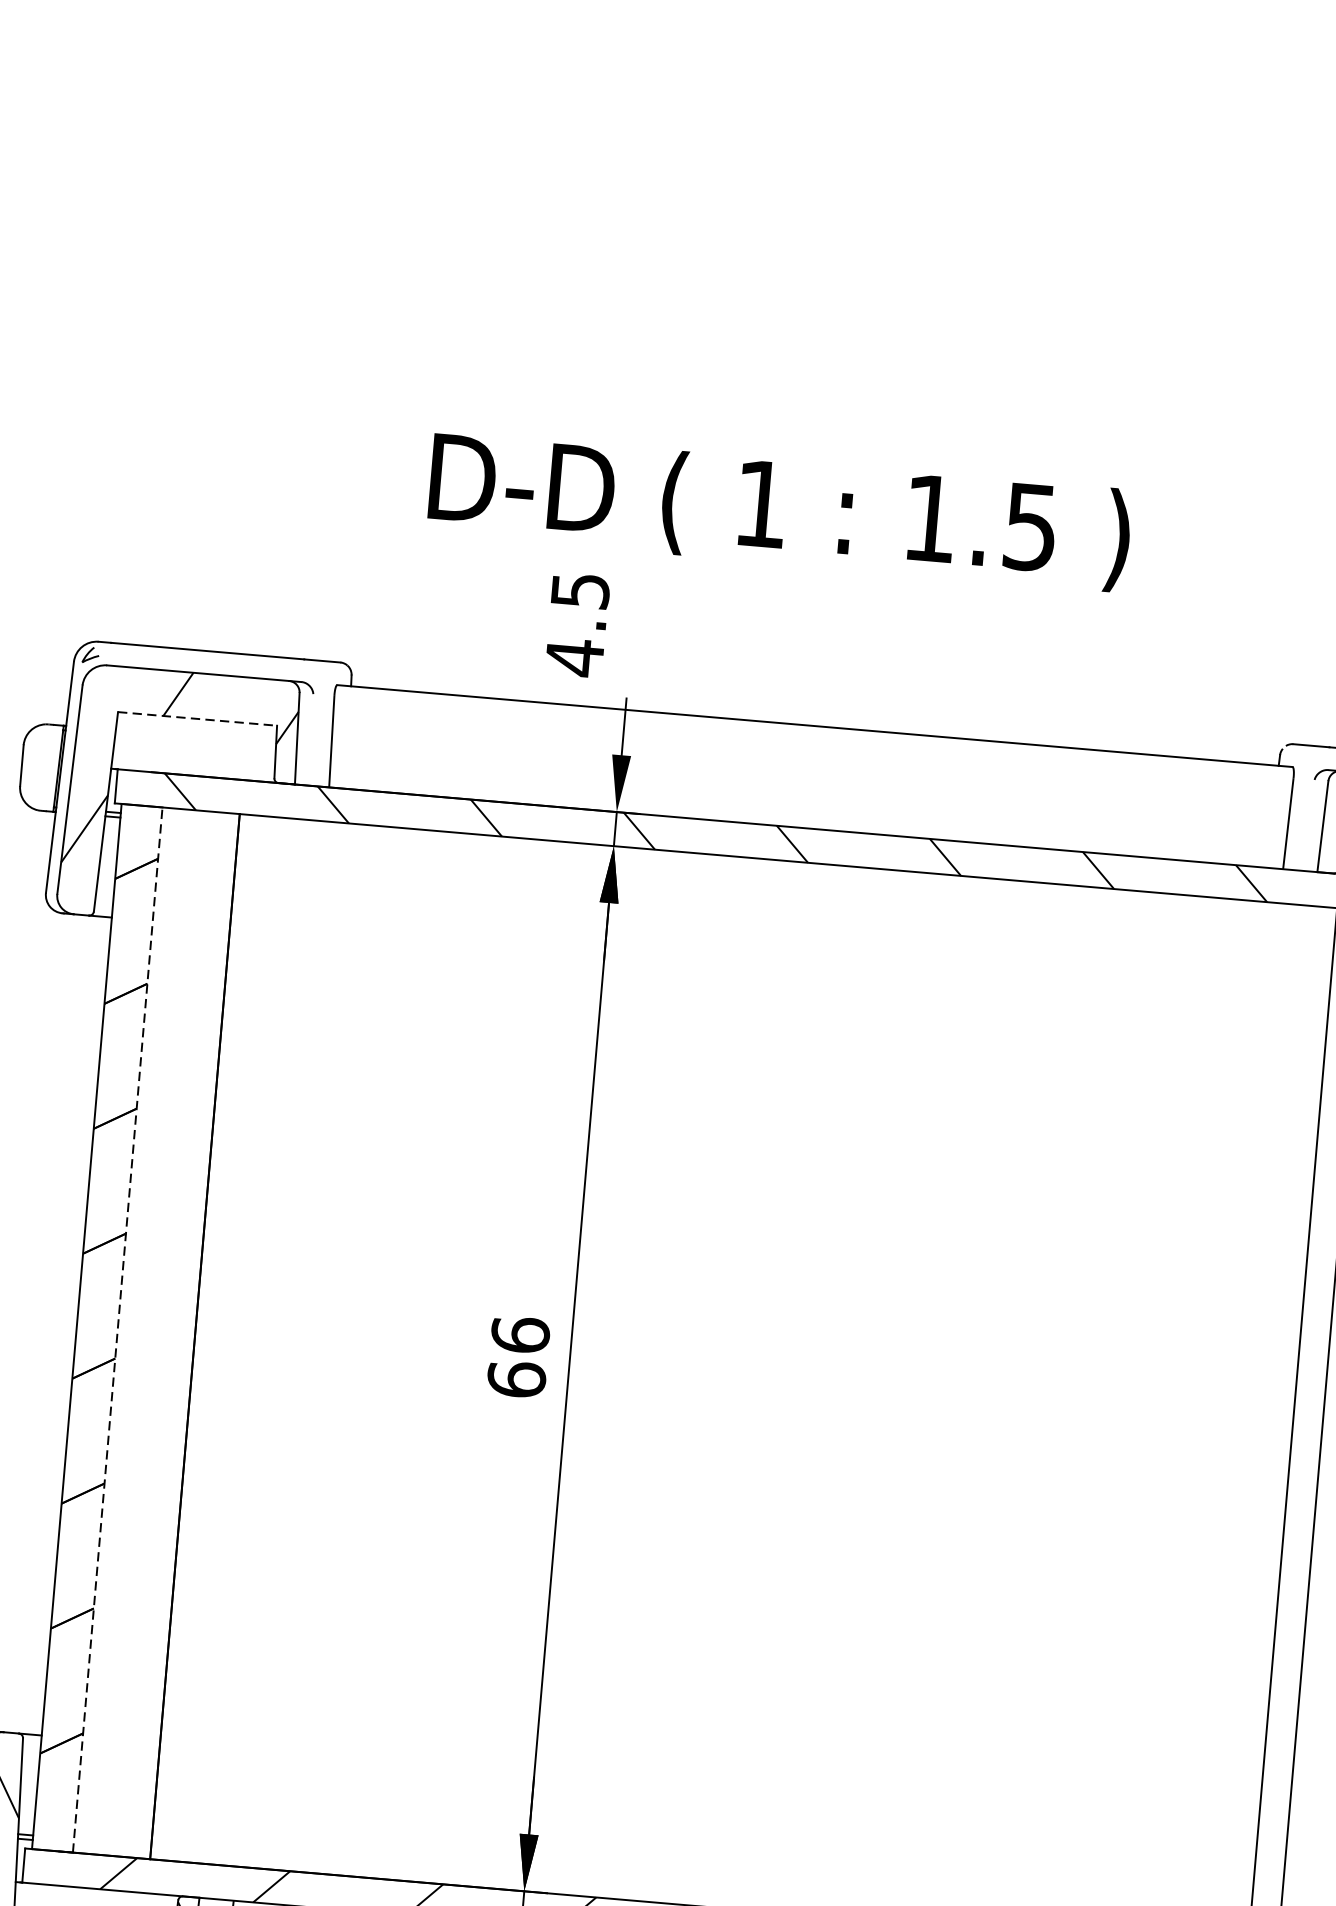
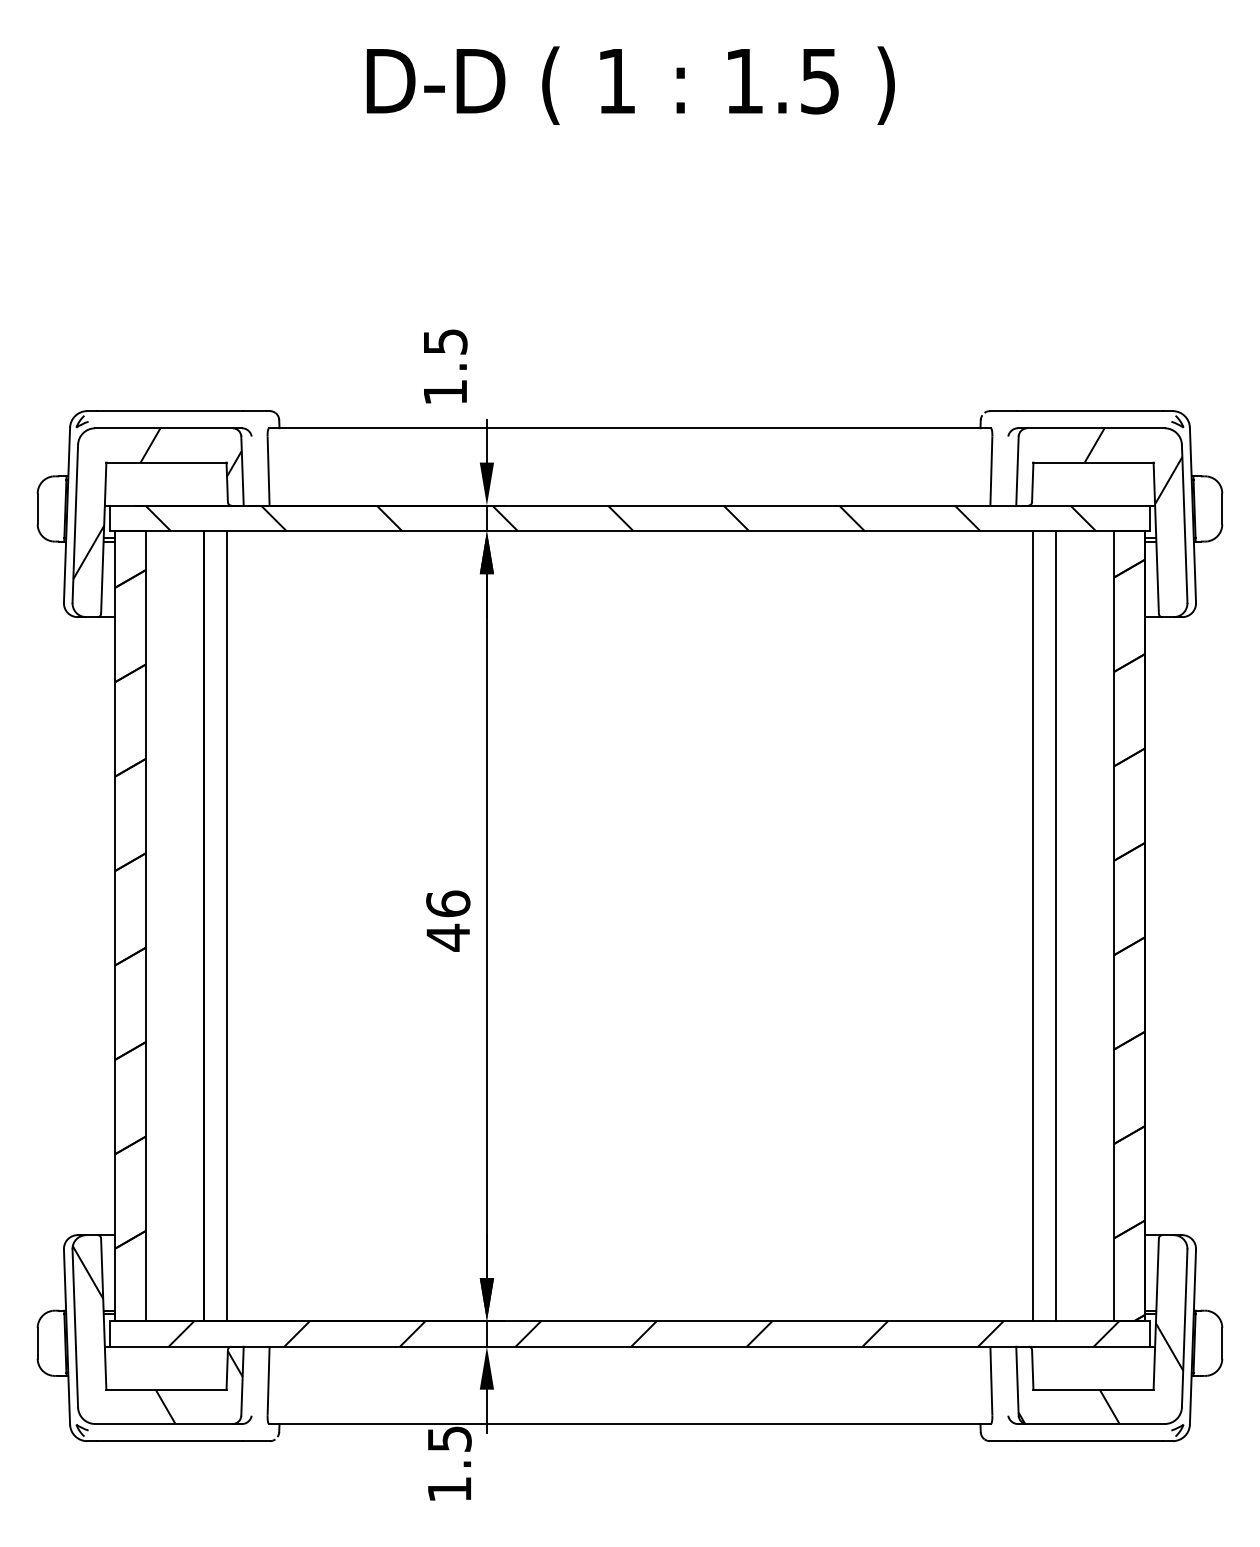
text: (779, 511) -> (630, 85), moved
text: (574, 657) -> (445, 392), 4.5 -> 1.5
line: (197, 718) -> (166, 462), dashed -> solid
line: (117, 1330) -> (145, 926), dashed -> solid
line: (224, 1339) -> (226, 926), added
text: (516, 1379) -> (448, 937), 66 -> 46

